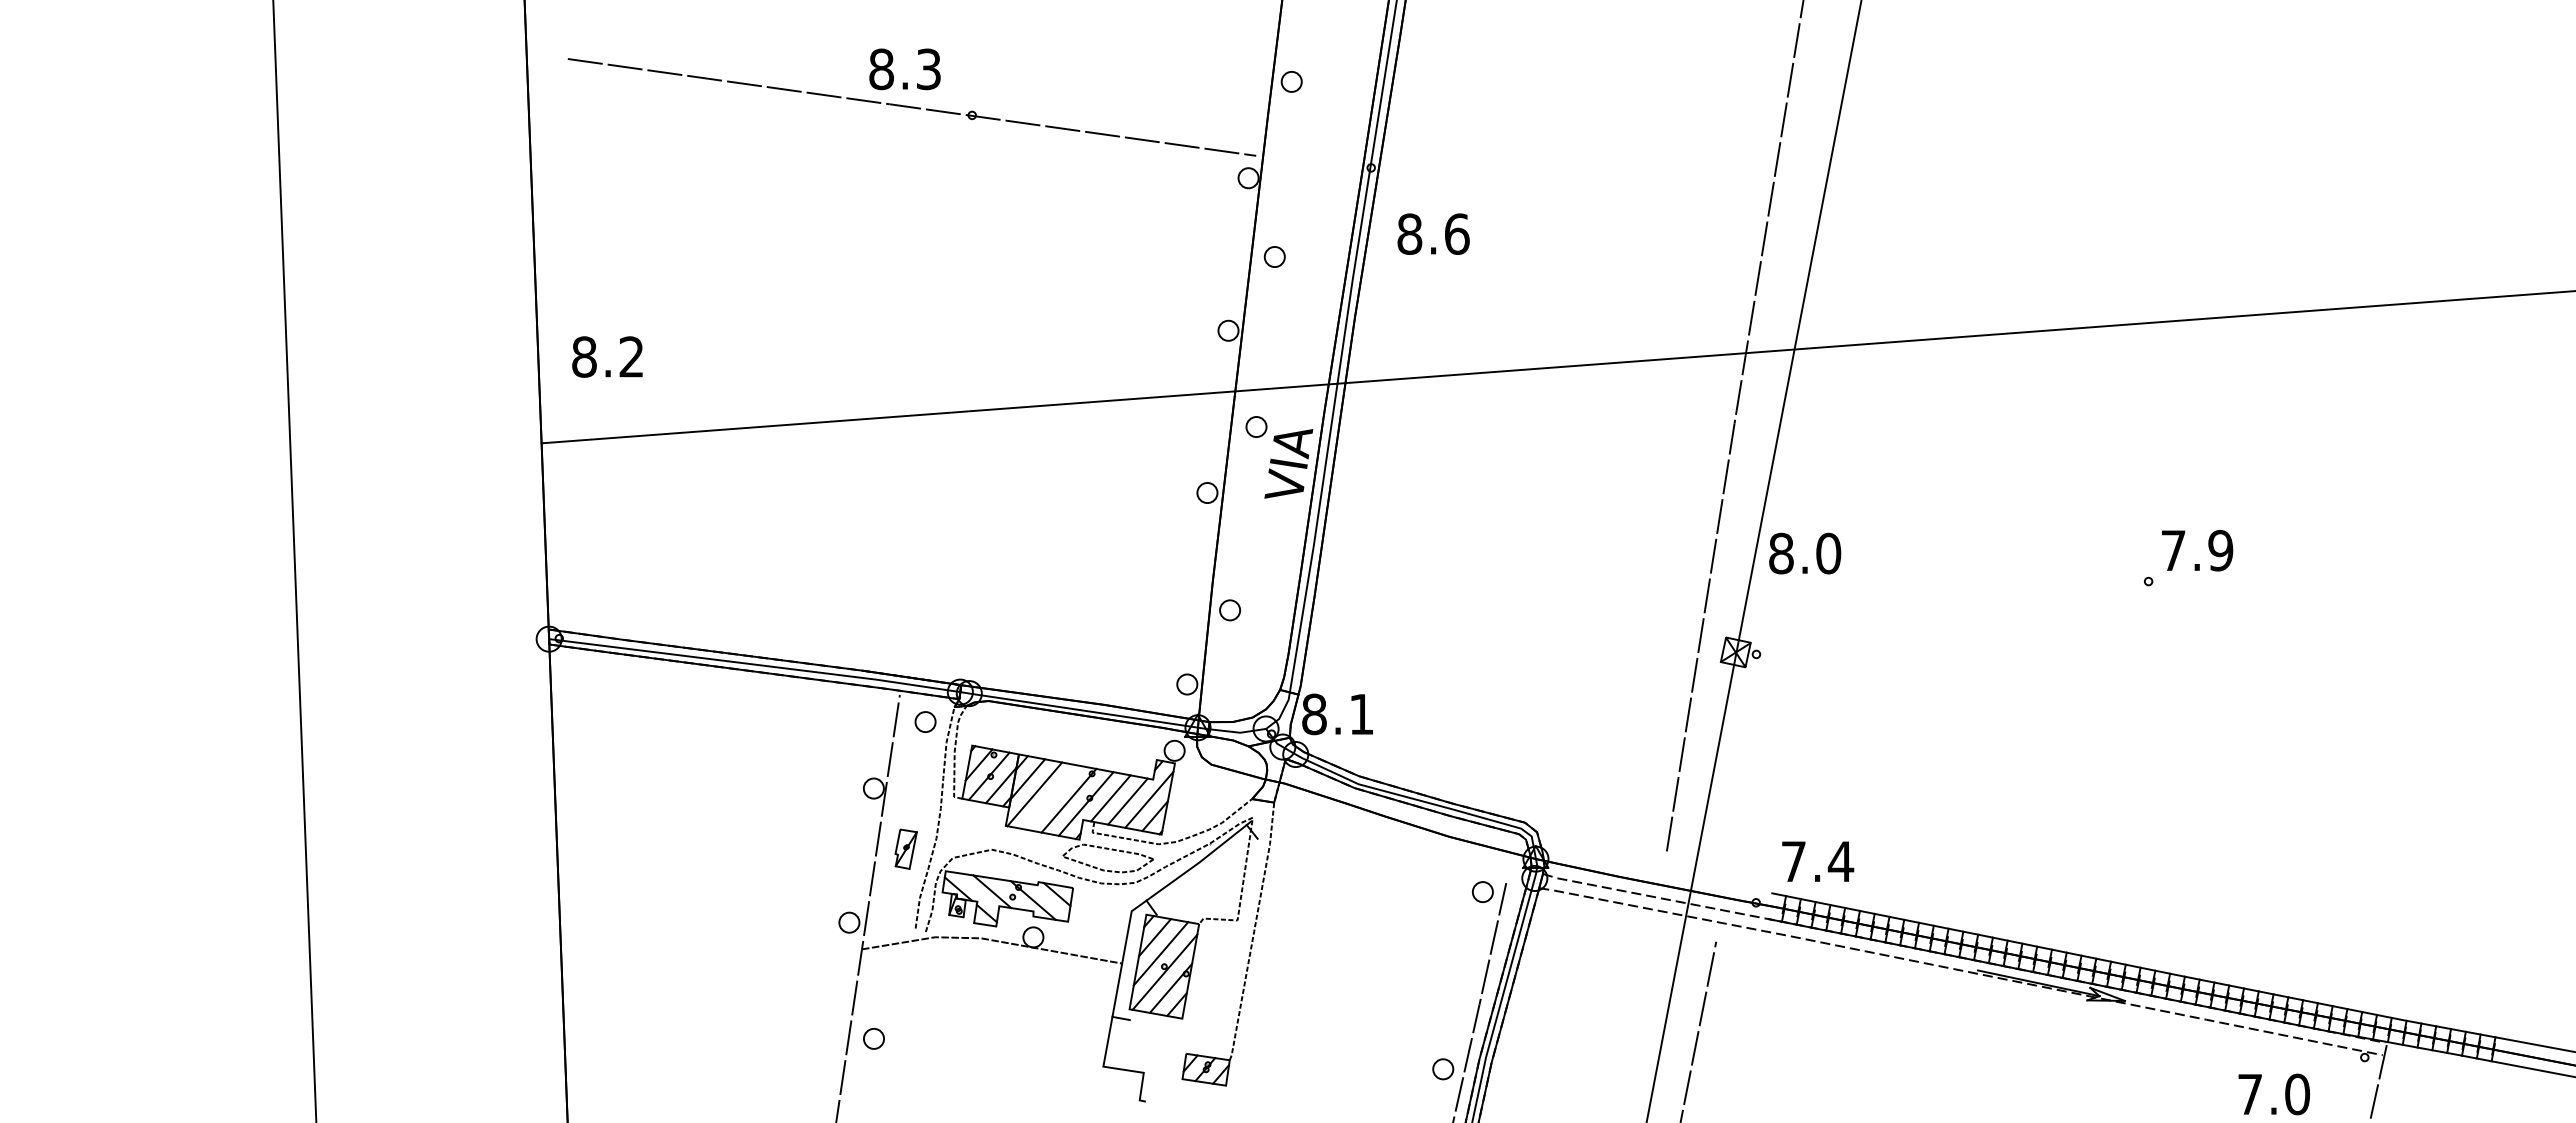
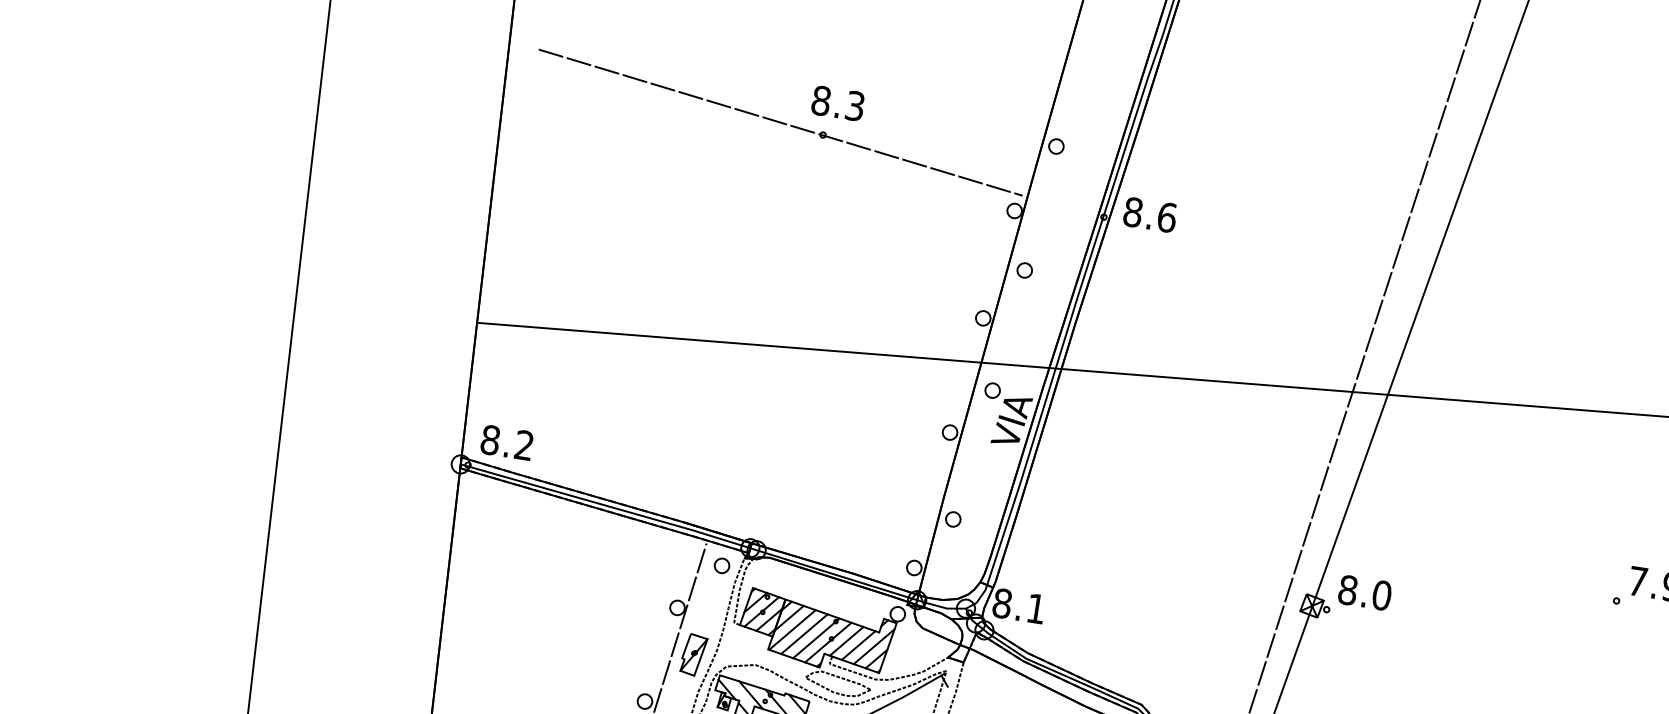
text: (904, 69) -> (837, 103), moved
text: (1433, 233) -> (1150, 214), moved
text: (607, 356) -> (507, 442), moved
text: (1805, 553) -> (1365, 592), moved
line: (1051, 797) -> (804, 634), added
part: (906, 849) -> (694, 655), size x1.43

